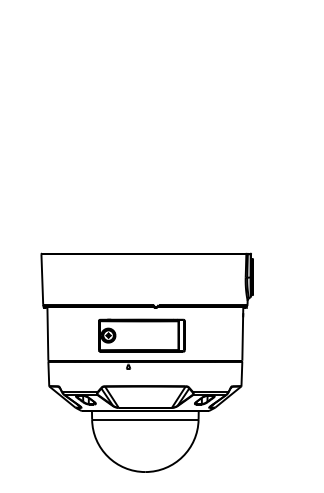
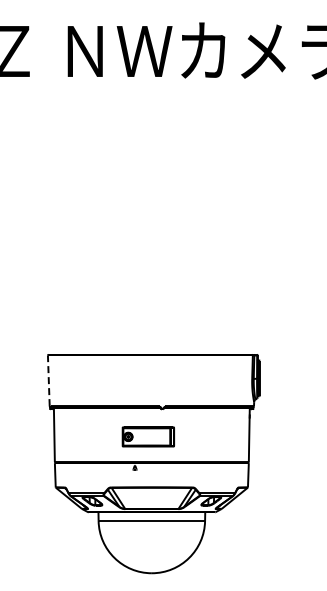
line: (42, 279) -> (48, 380), solid -> dashed
part: (142, 335) -> (148, 436), size x0.6

